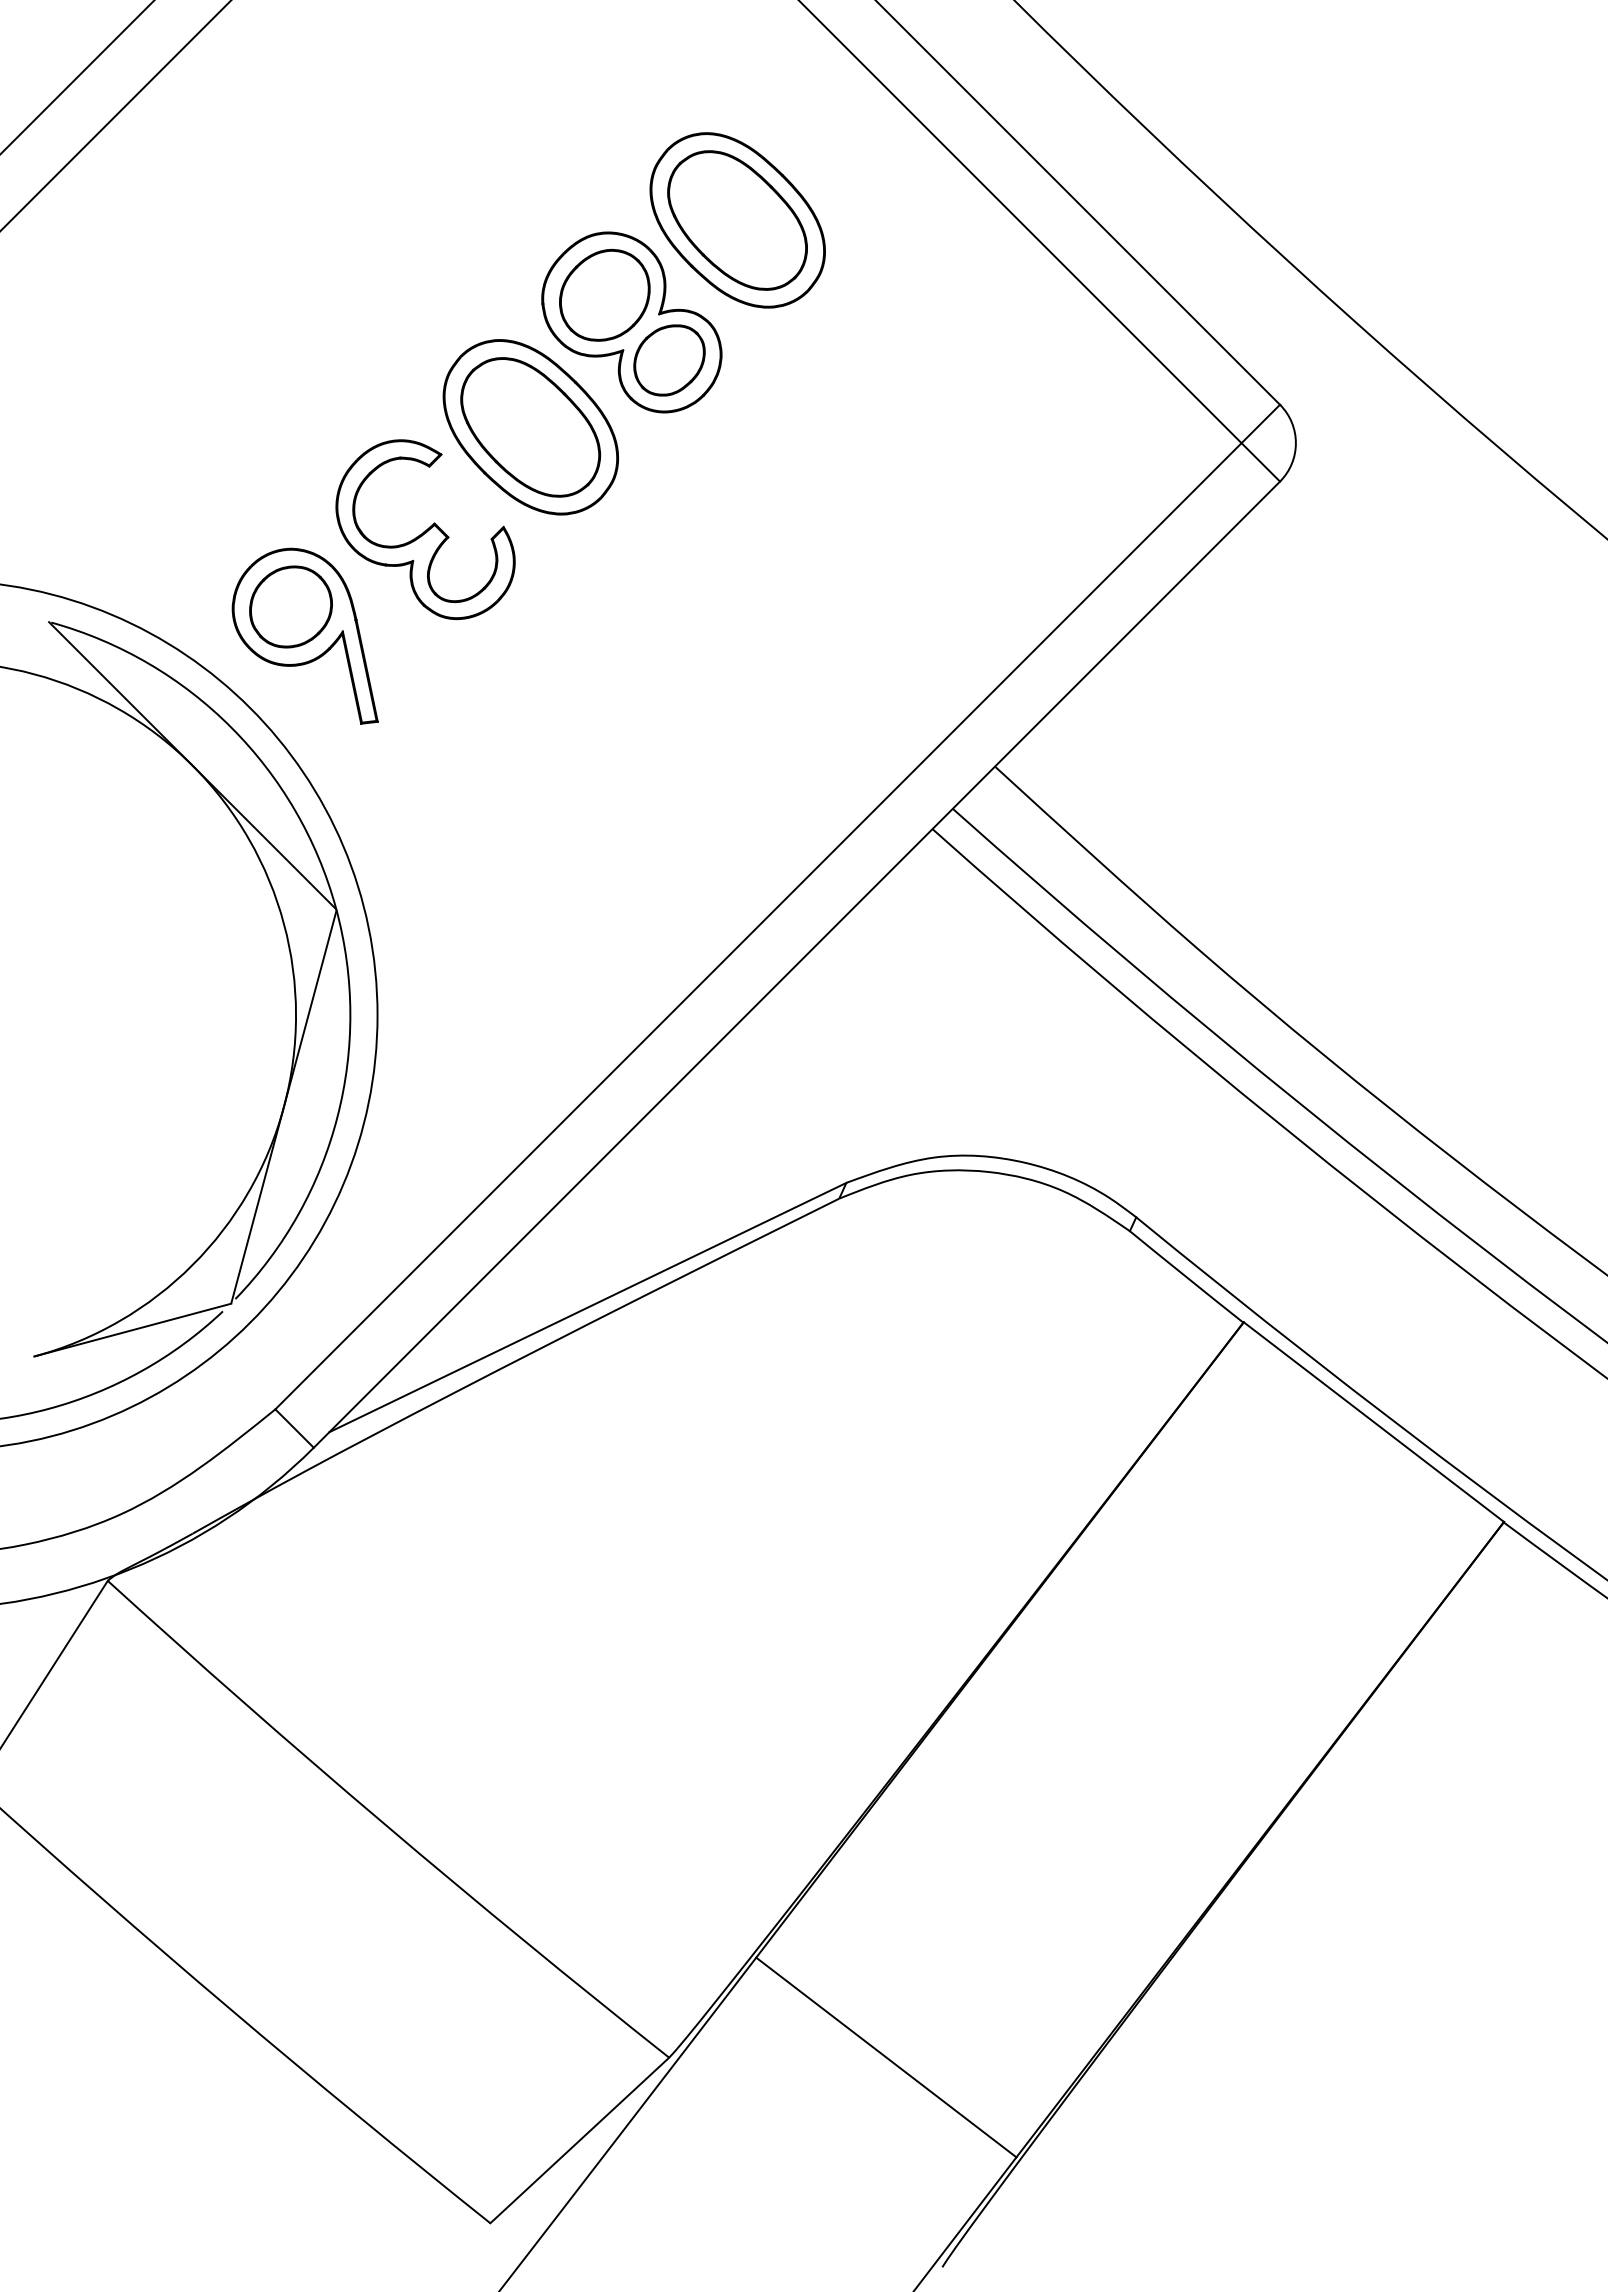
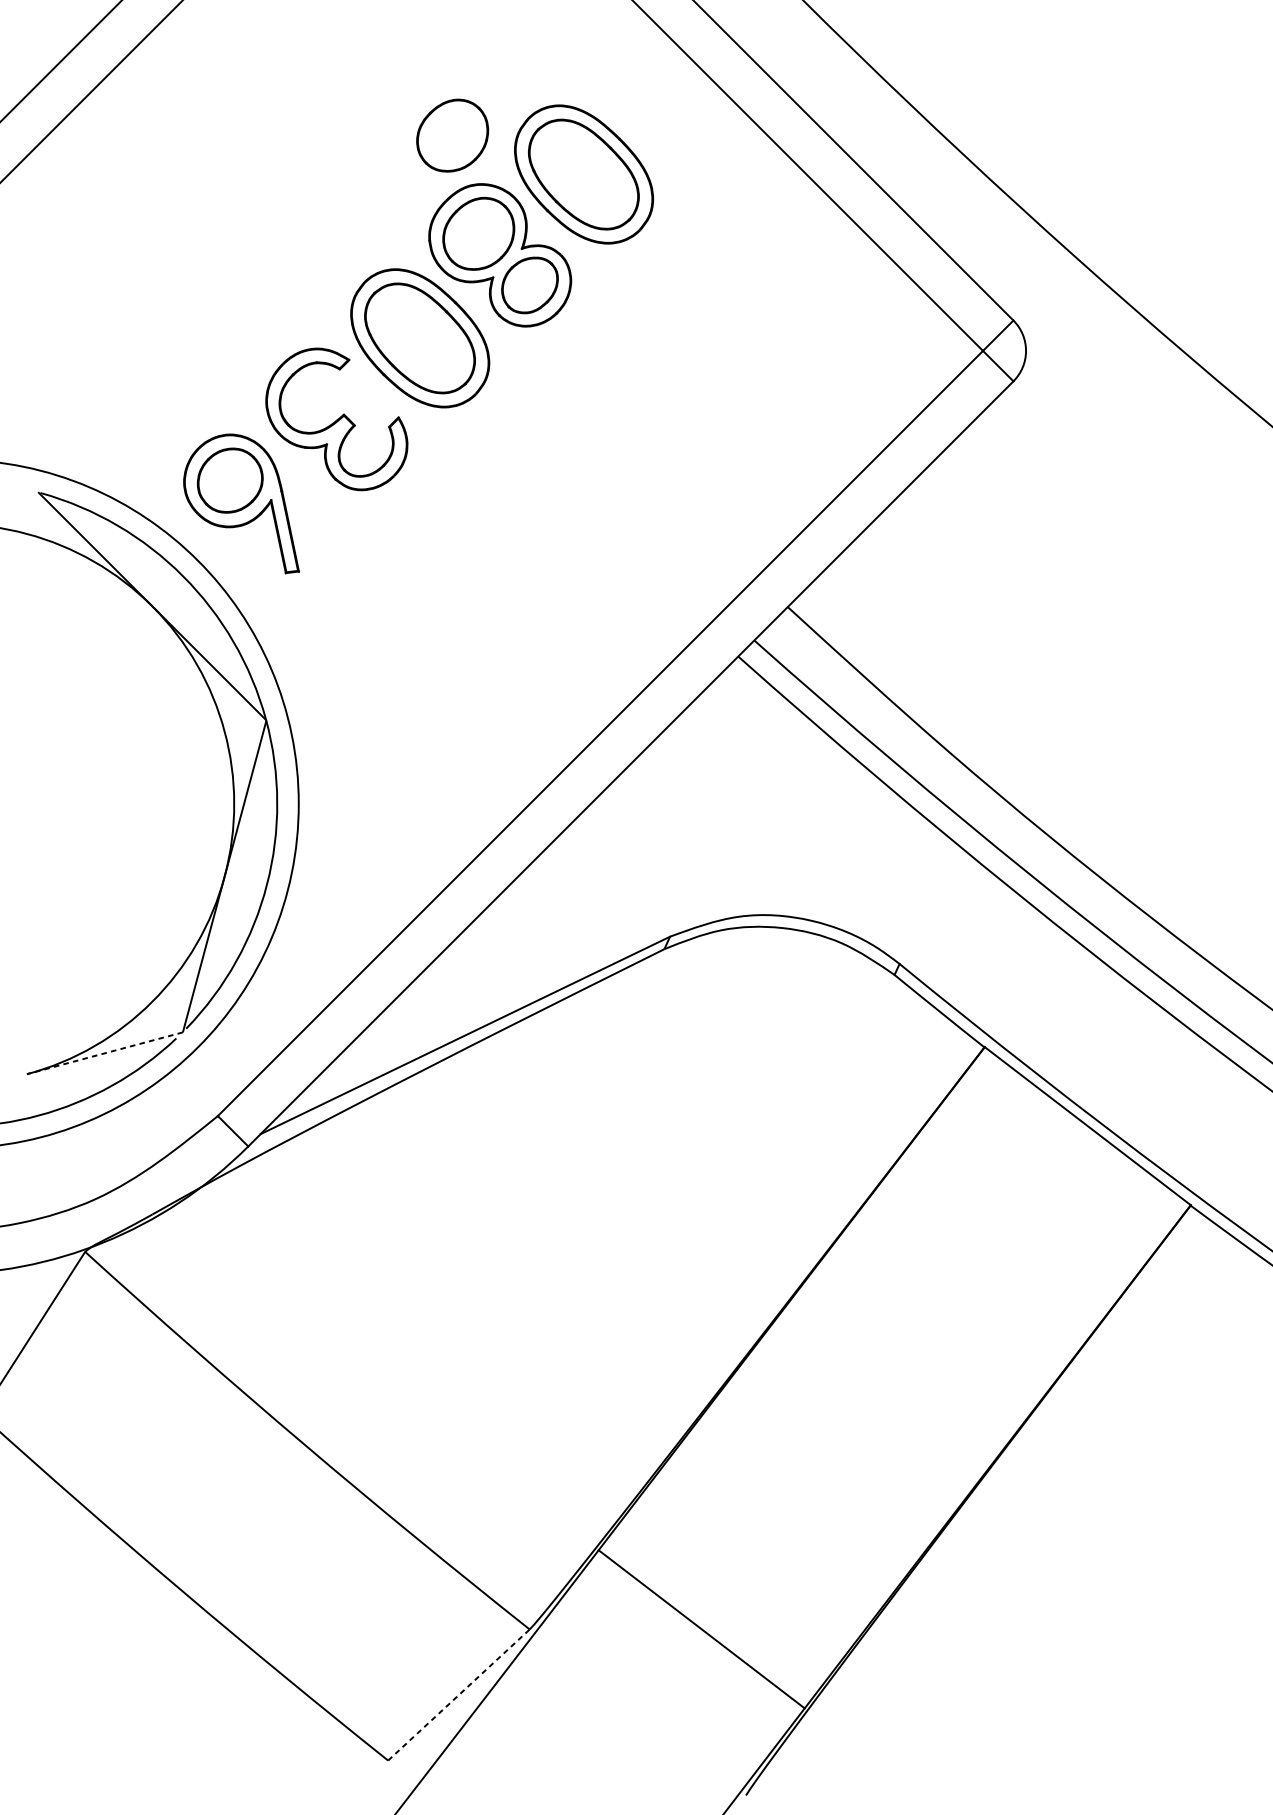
part: (571, 170) -> (452, 135), added
line: (132, 1330) -> (104, 1053), solid -> dashed
line: (579, 2140) -> (458, 1695), solid -> dashed

